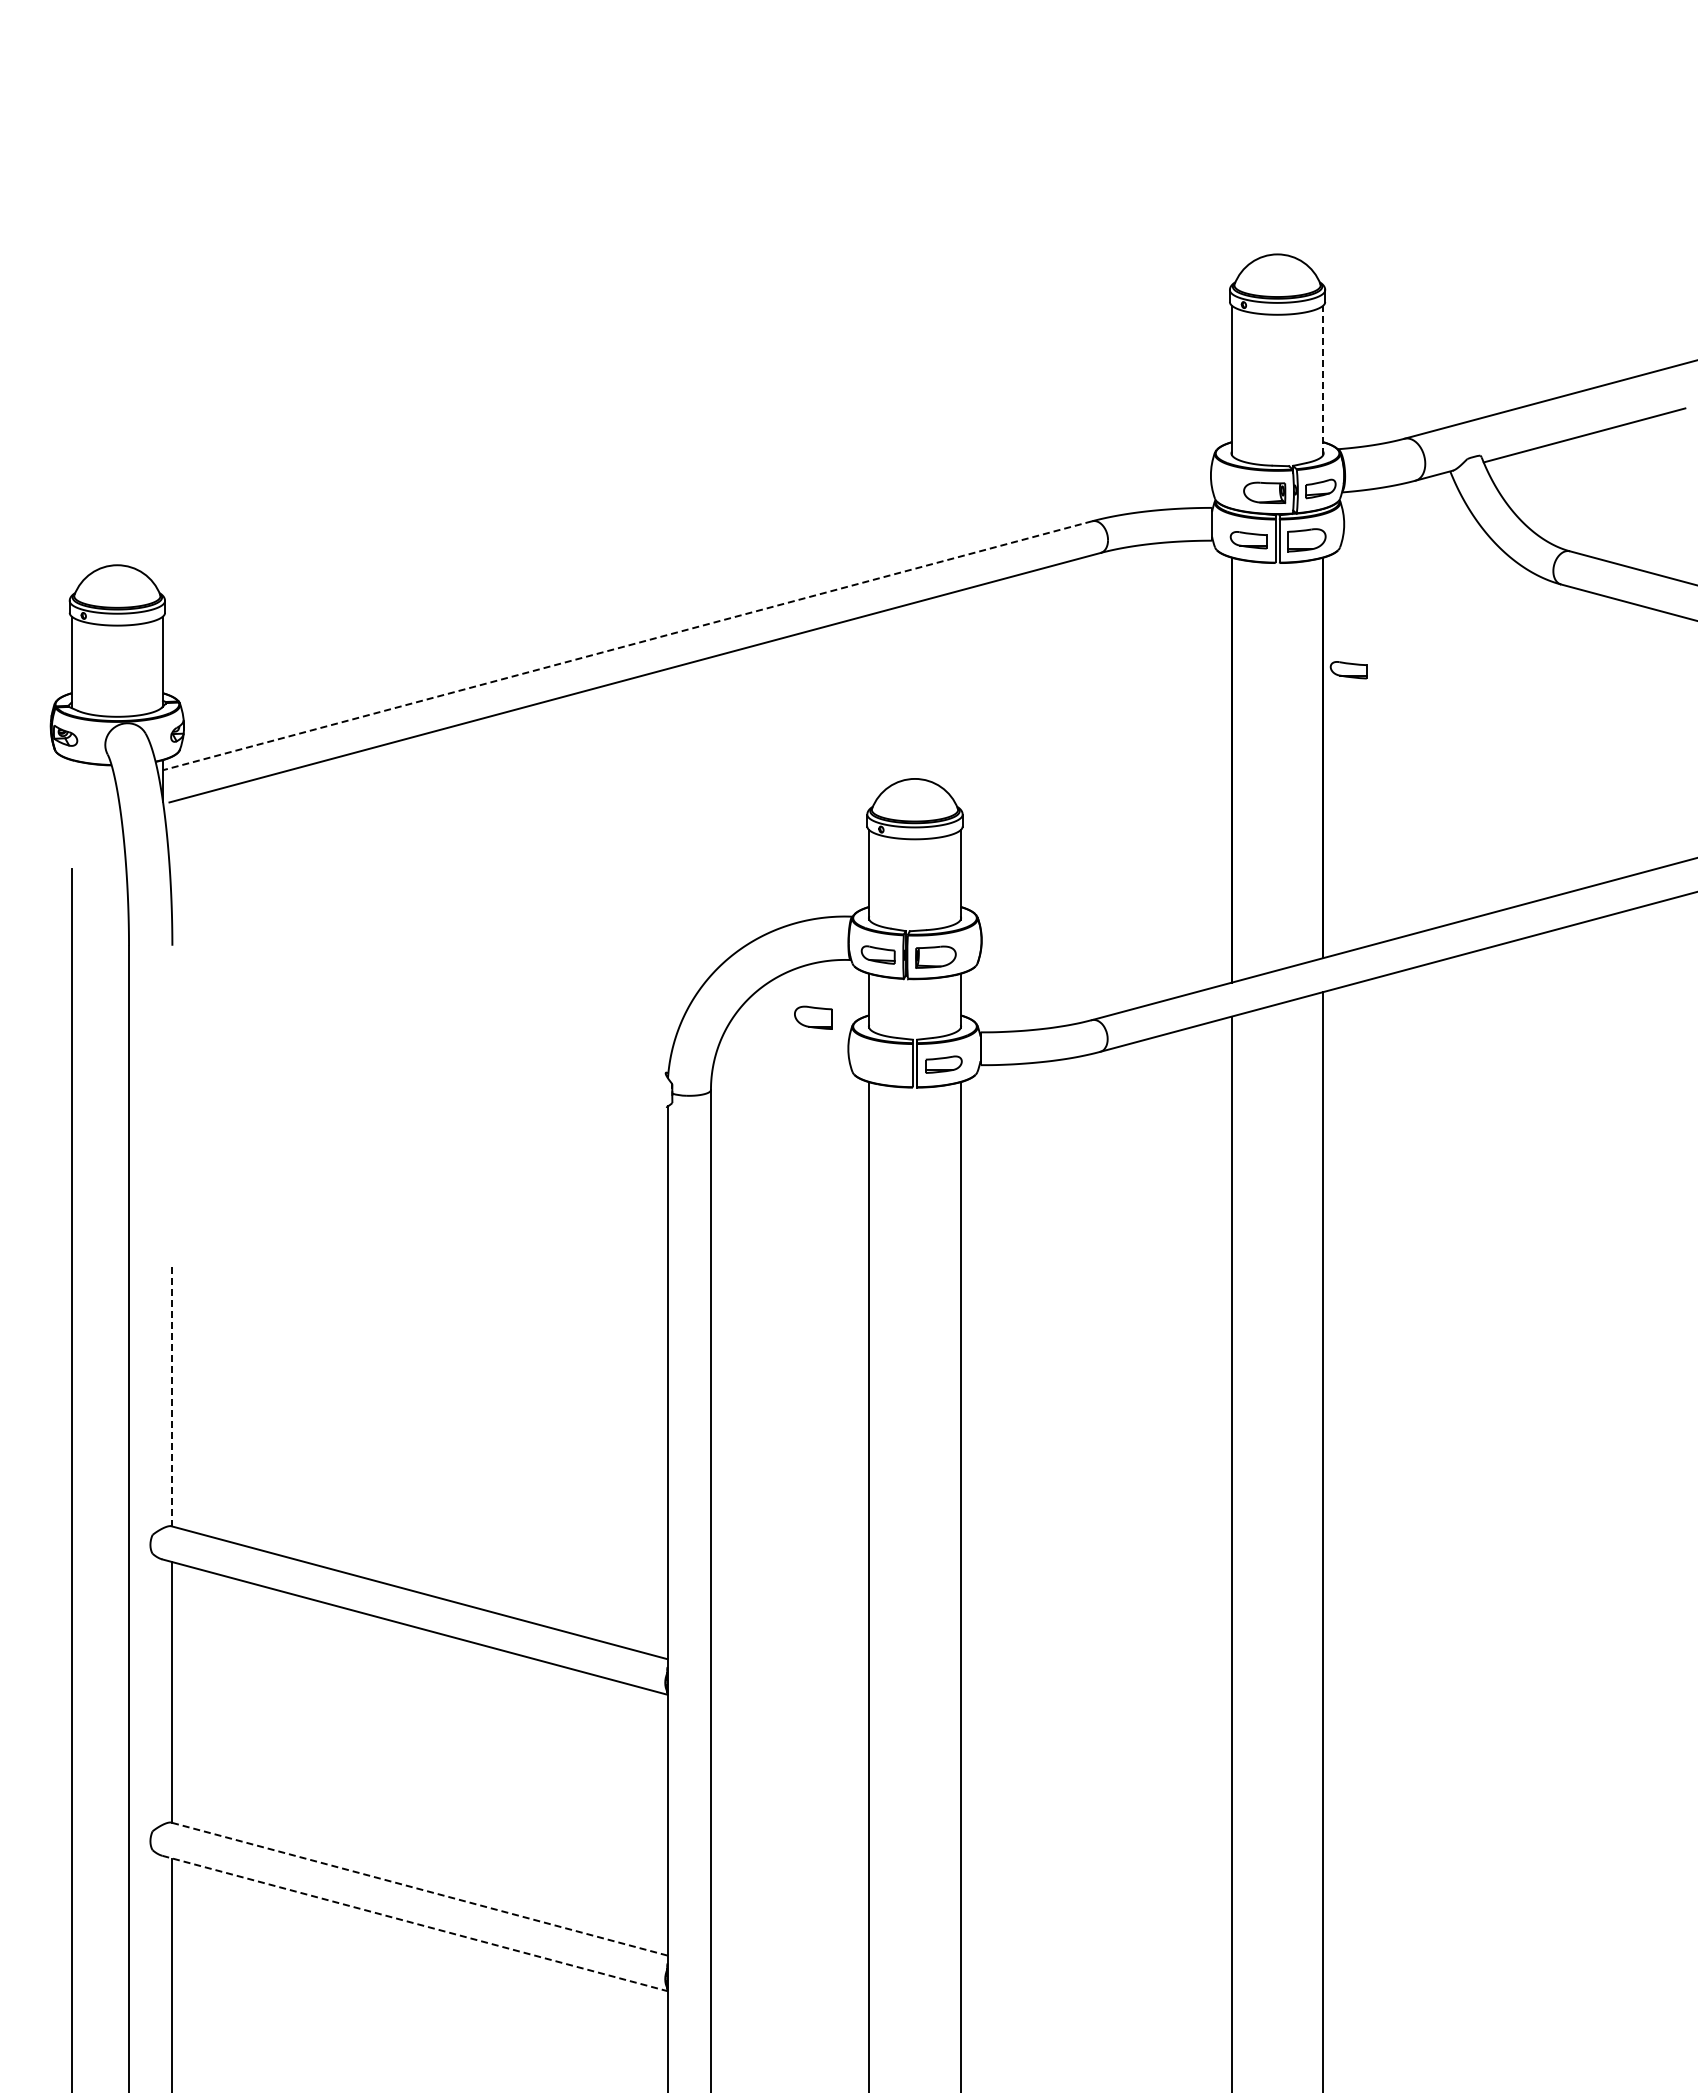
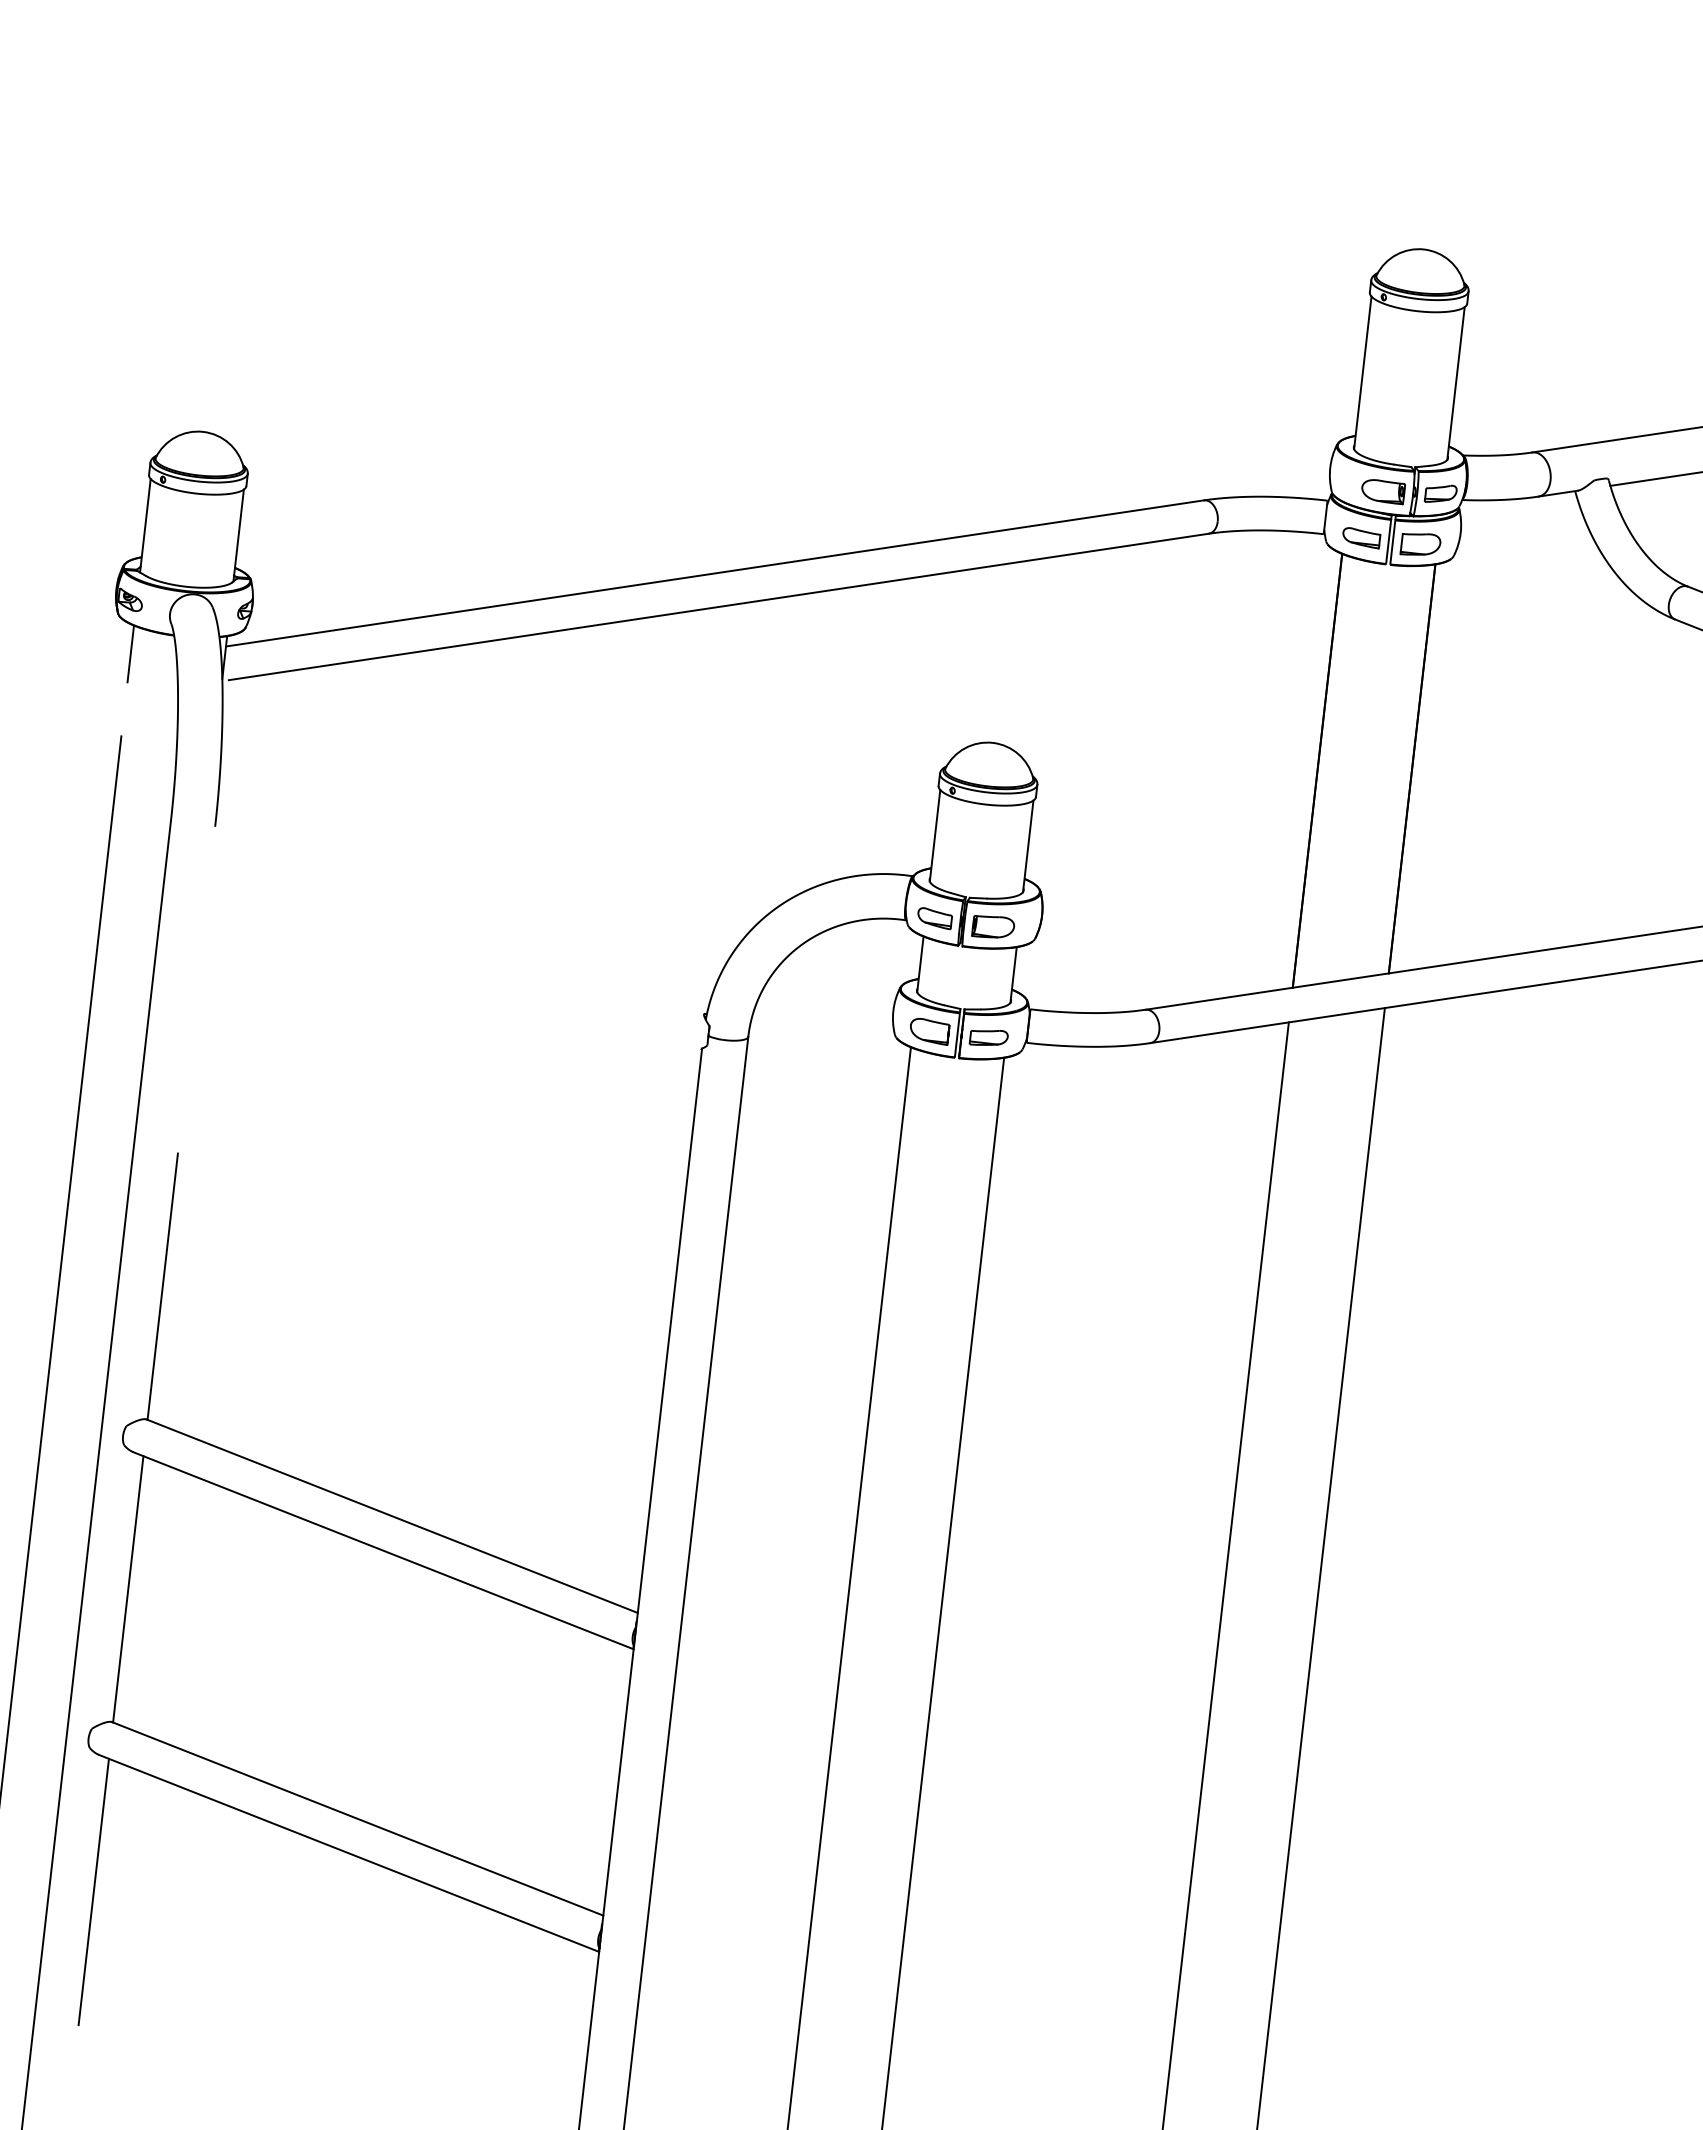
line: (1323, 380) -> (1456, 383), dashed -> solid
line: (627, 645) -> (714, 573), dashed -> solid
part: (1348, 670) -> (1448, 682), removed
line: (71, 787) -> (130, 653), added
part: (813, 1017) -> (929, 1031), moved
line: (172, 1395) -> (162, 1286), dashed -> solid
line: (419, 1889) -> (357, 1819), dashed -> solid
line: (414, 1923) -> (348, 1853), dashed -> solid

